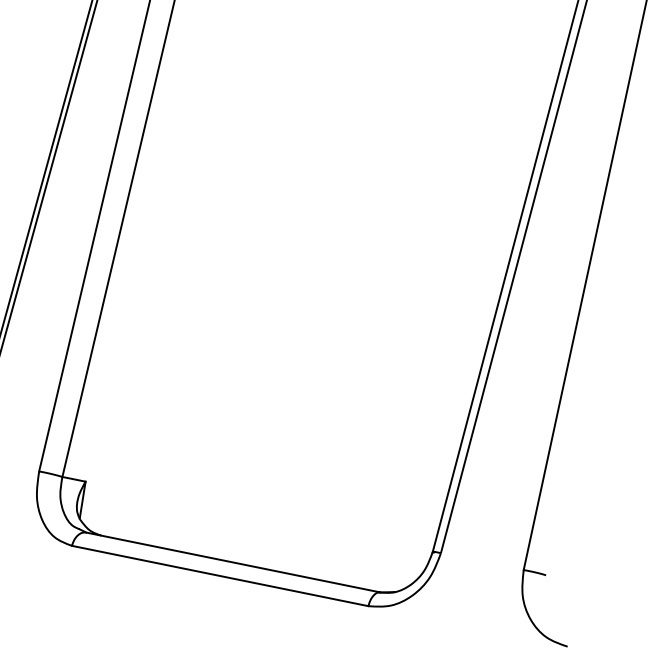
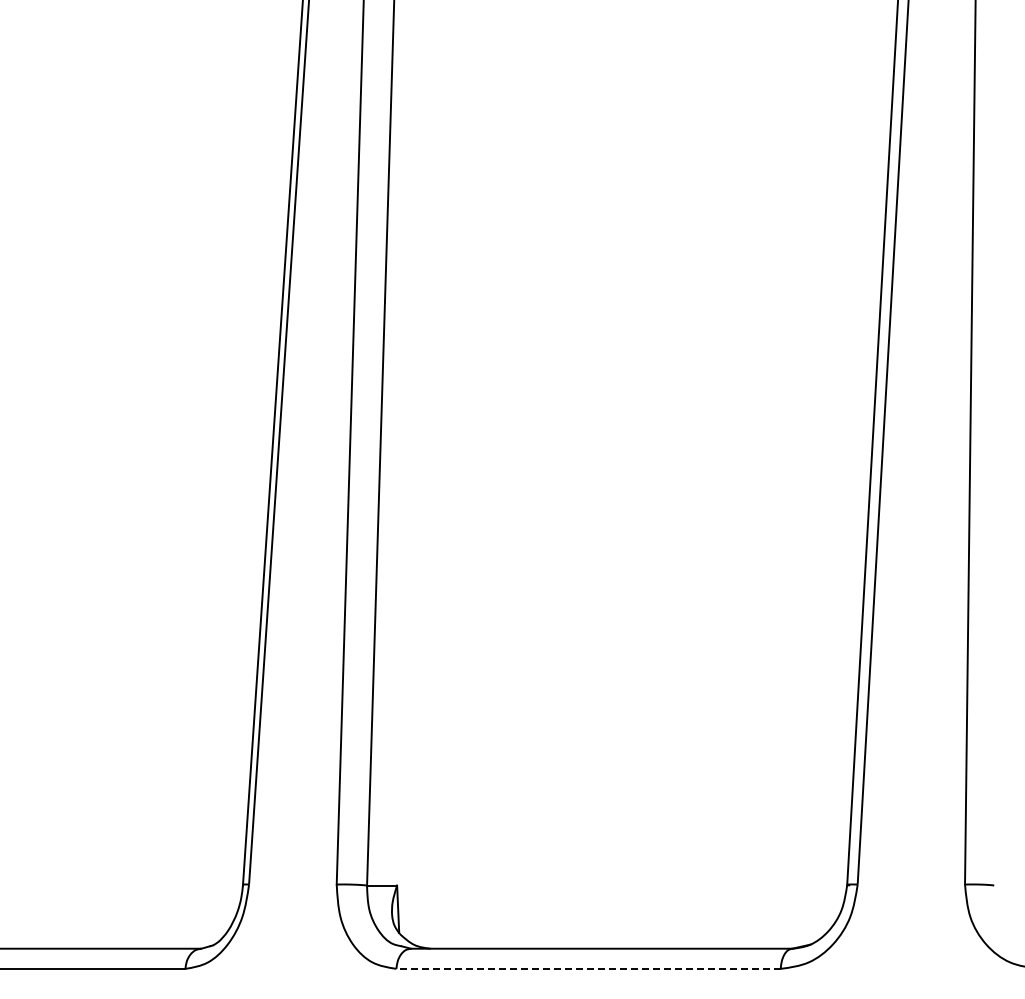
line: (220, 575) -> (588, 968), solid -> dashed

